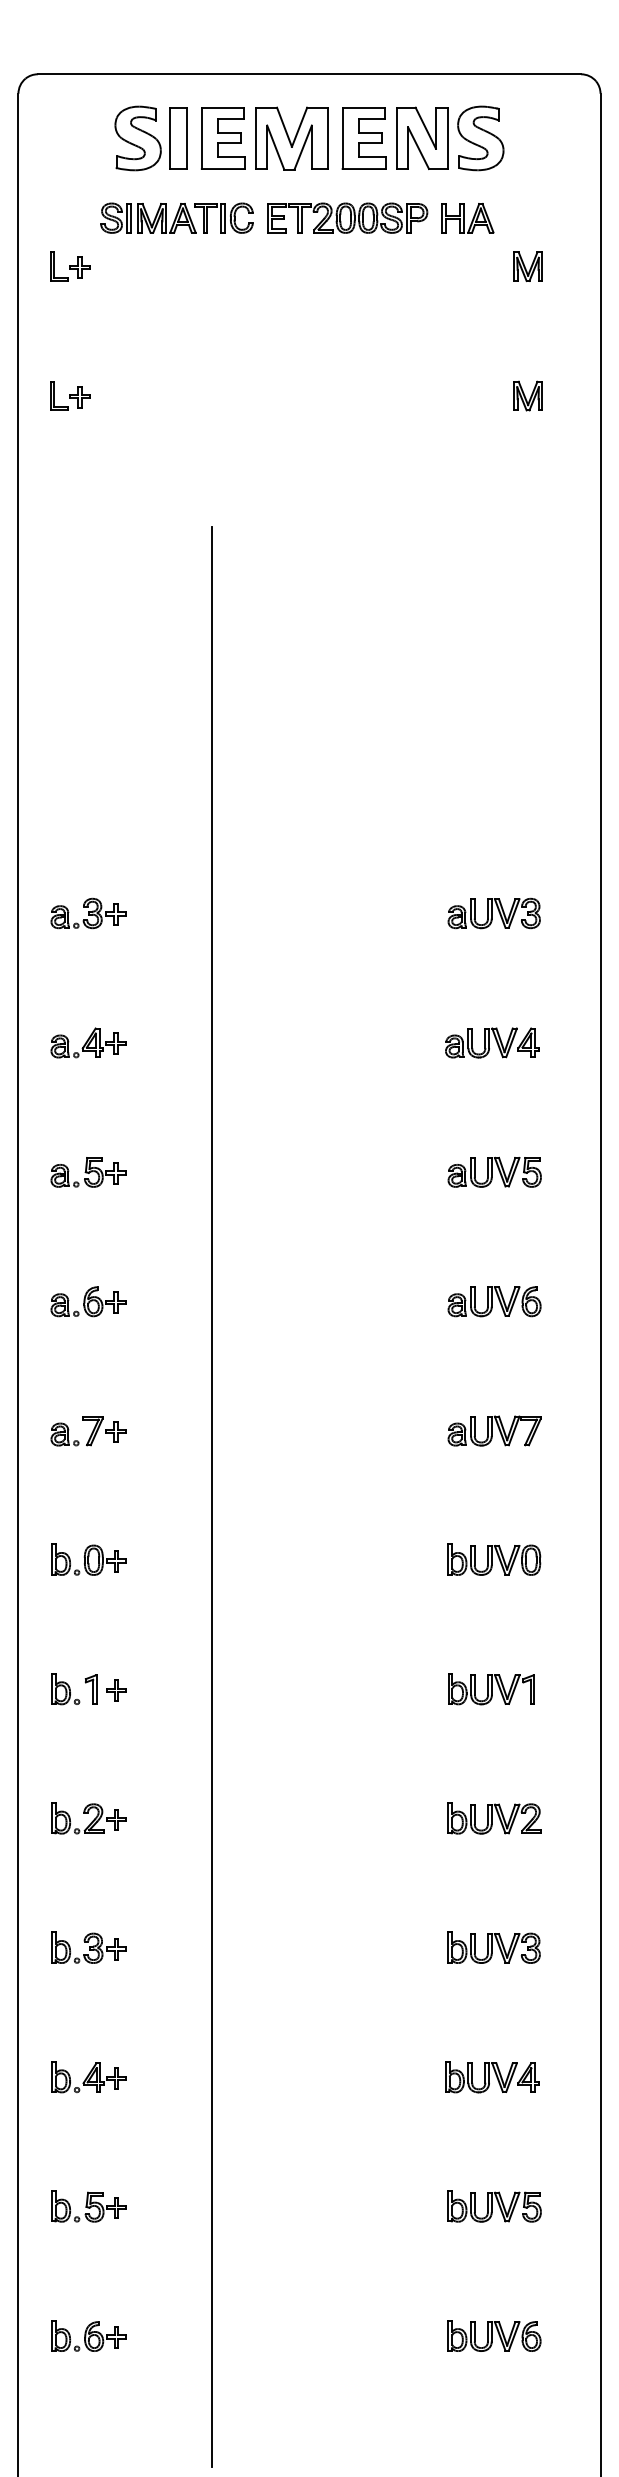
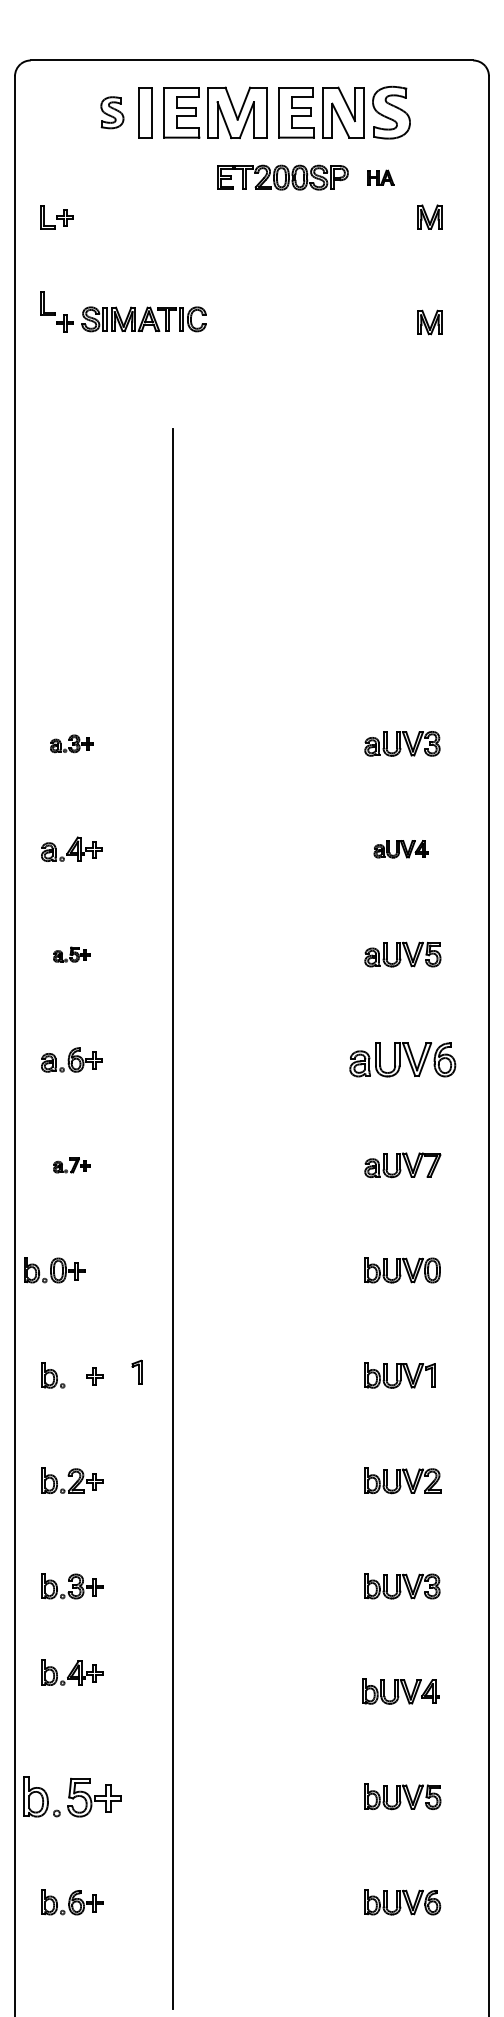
part: (137, 138) -> (111, 112), size x0.6
part: (176, 217) -> (143, 318), moved
part: (467, 218) -> (380, 177), size x0.6
part: (59, 395) -> (48, 303), moved
part: (88, 913) -> (72, 743), size x0.7
part: (492, 1042) -> (401, 848), size x0.7
part: (88, 1172) -> (72, 954), size x0.6
part: (494, 1301) -> (402, 1059), size x1.4
part: (88, 1431) -> (72, 1165), size x0.6
part: (88, 1559) -> (54, 1269), moved
part: (90, 1689) -> (136, 1372), moved
part: (88, 2077) -> (72, 1672), moved
part: (88, 2206) -> (72, 1796), size x1.6

